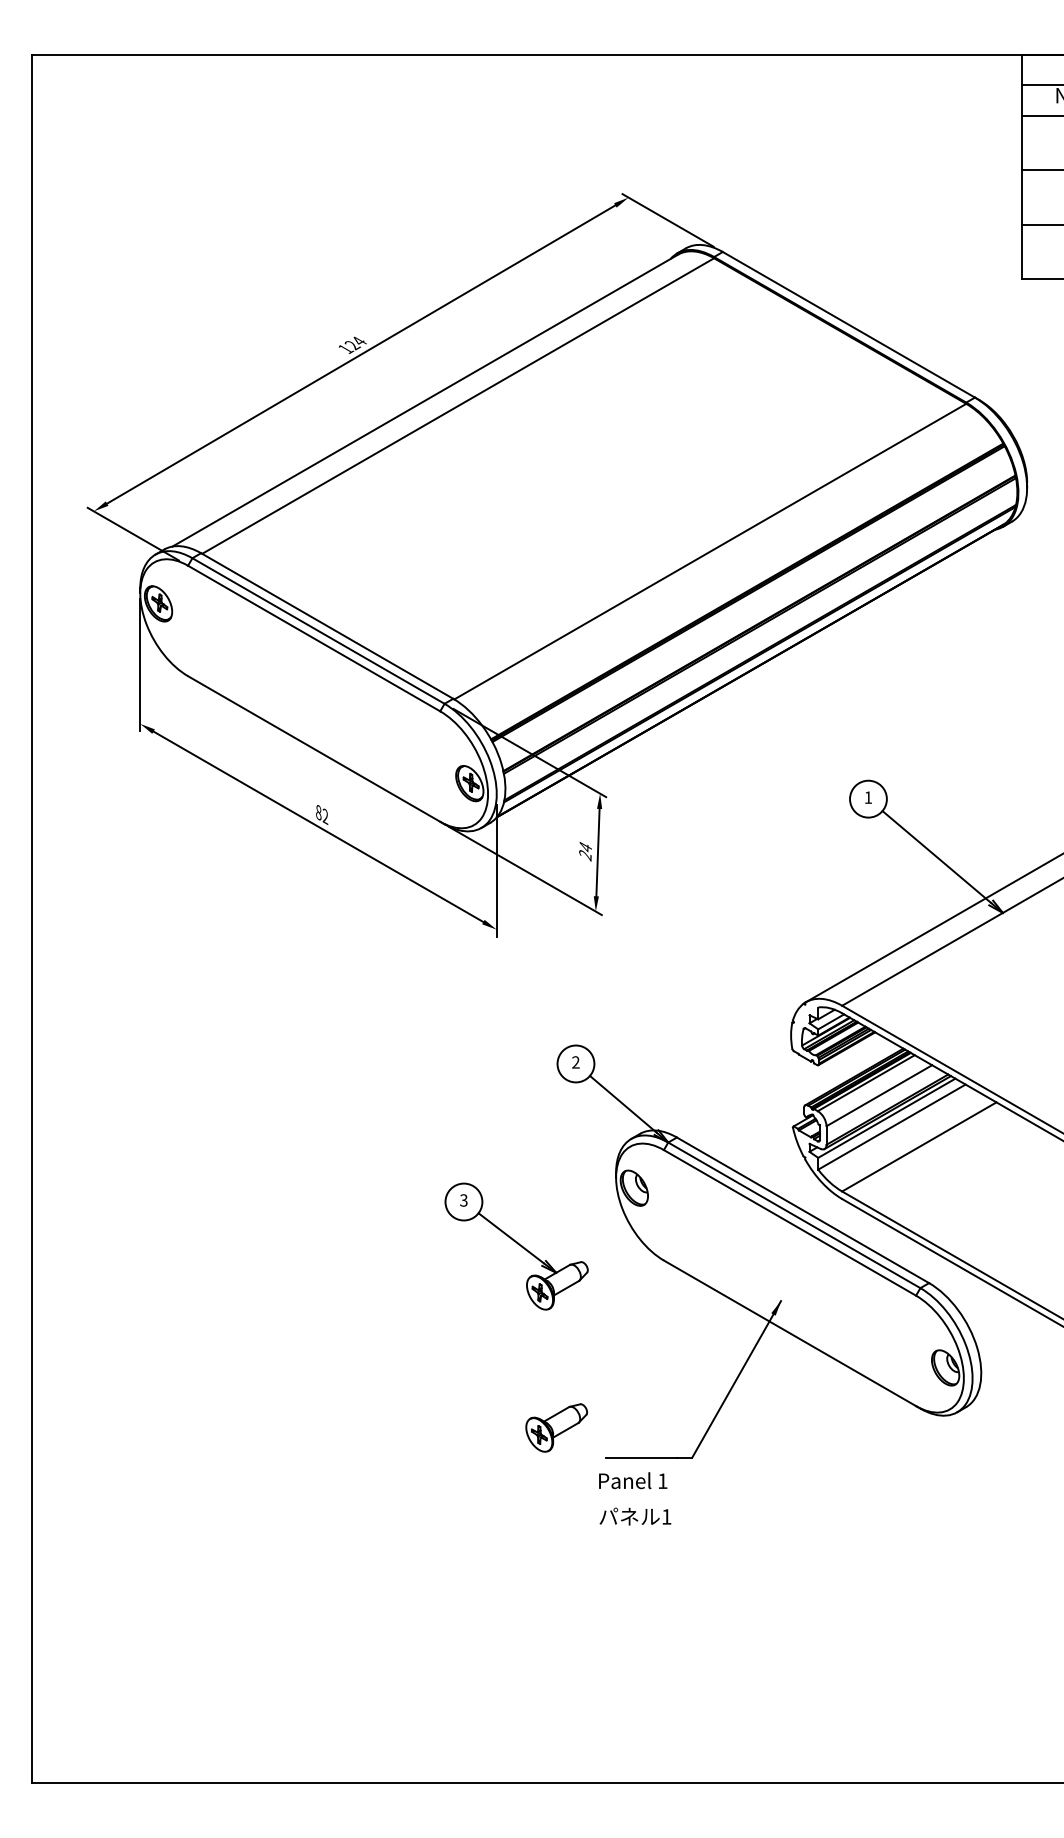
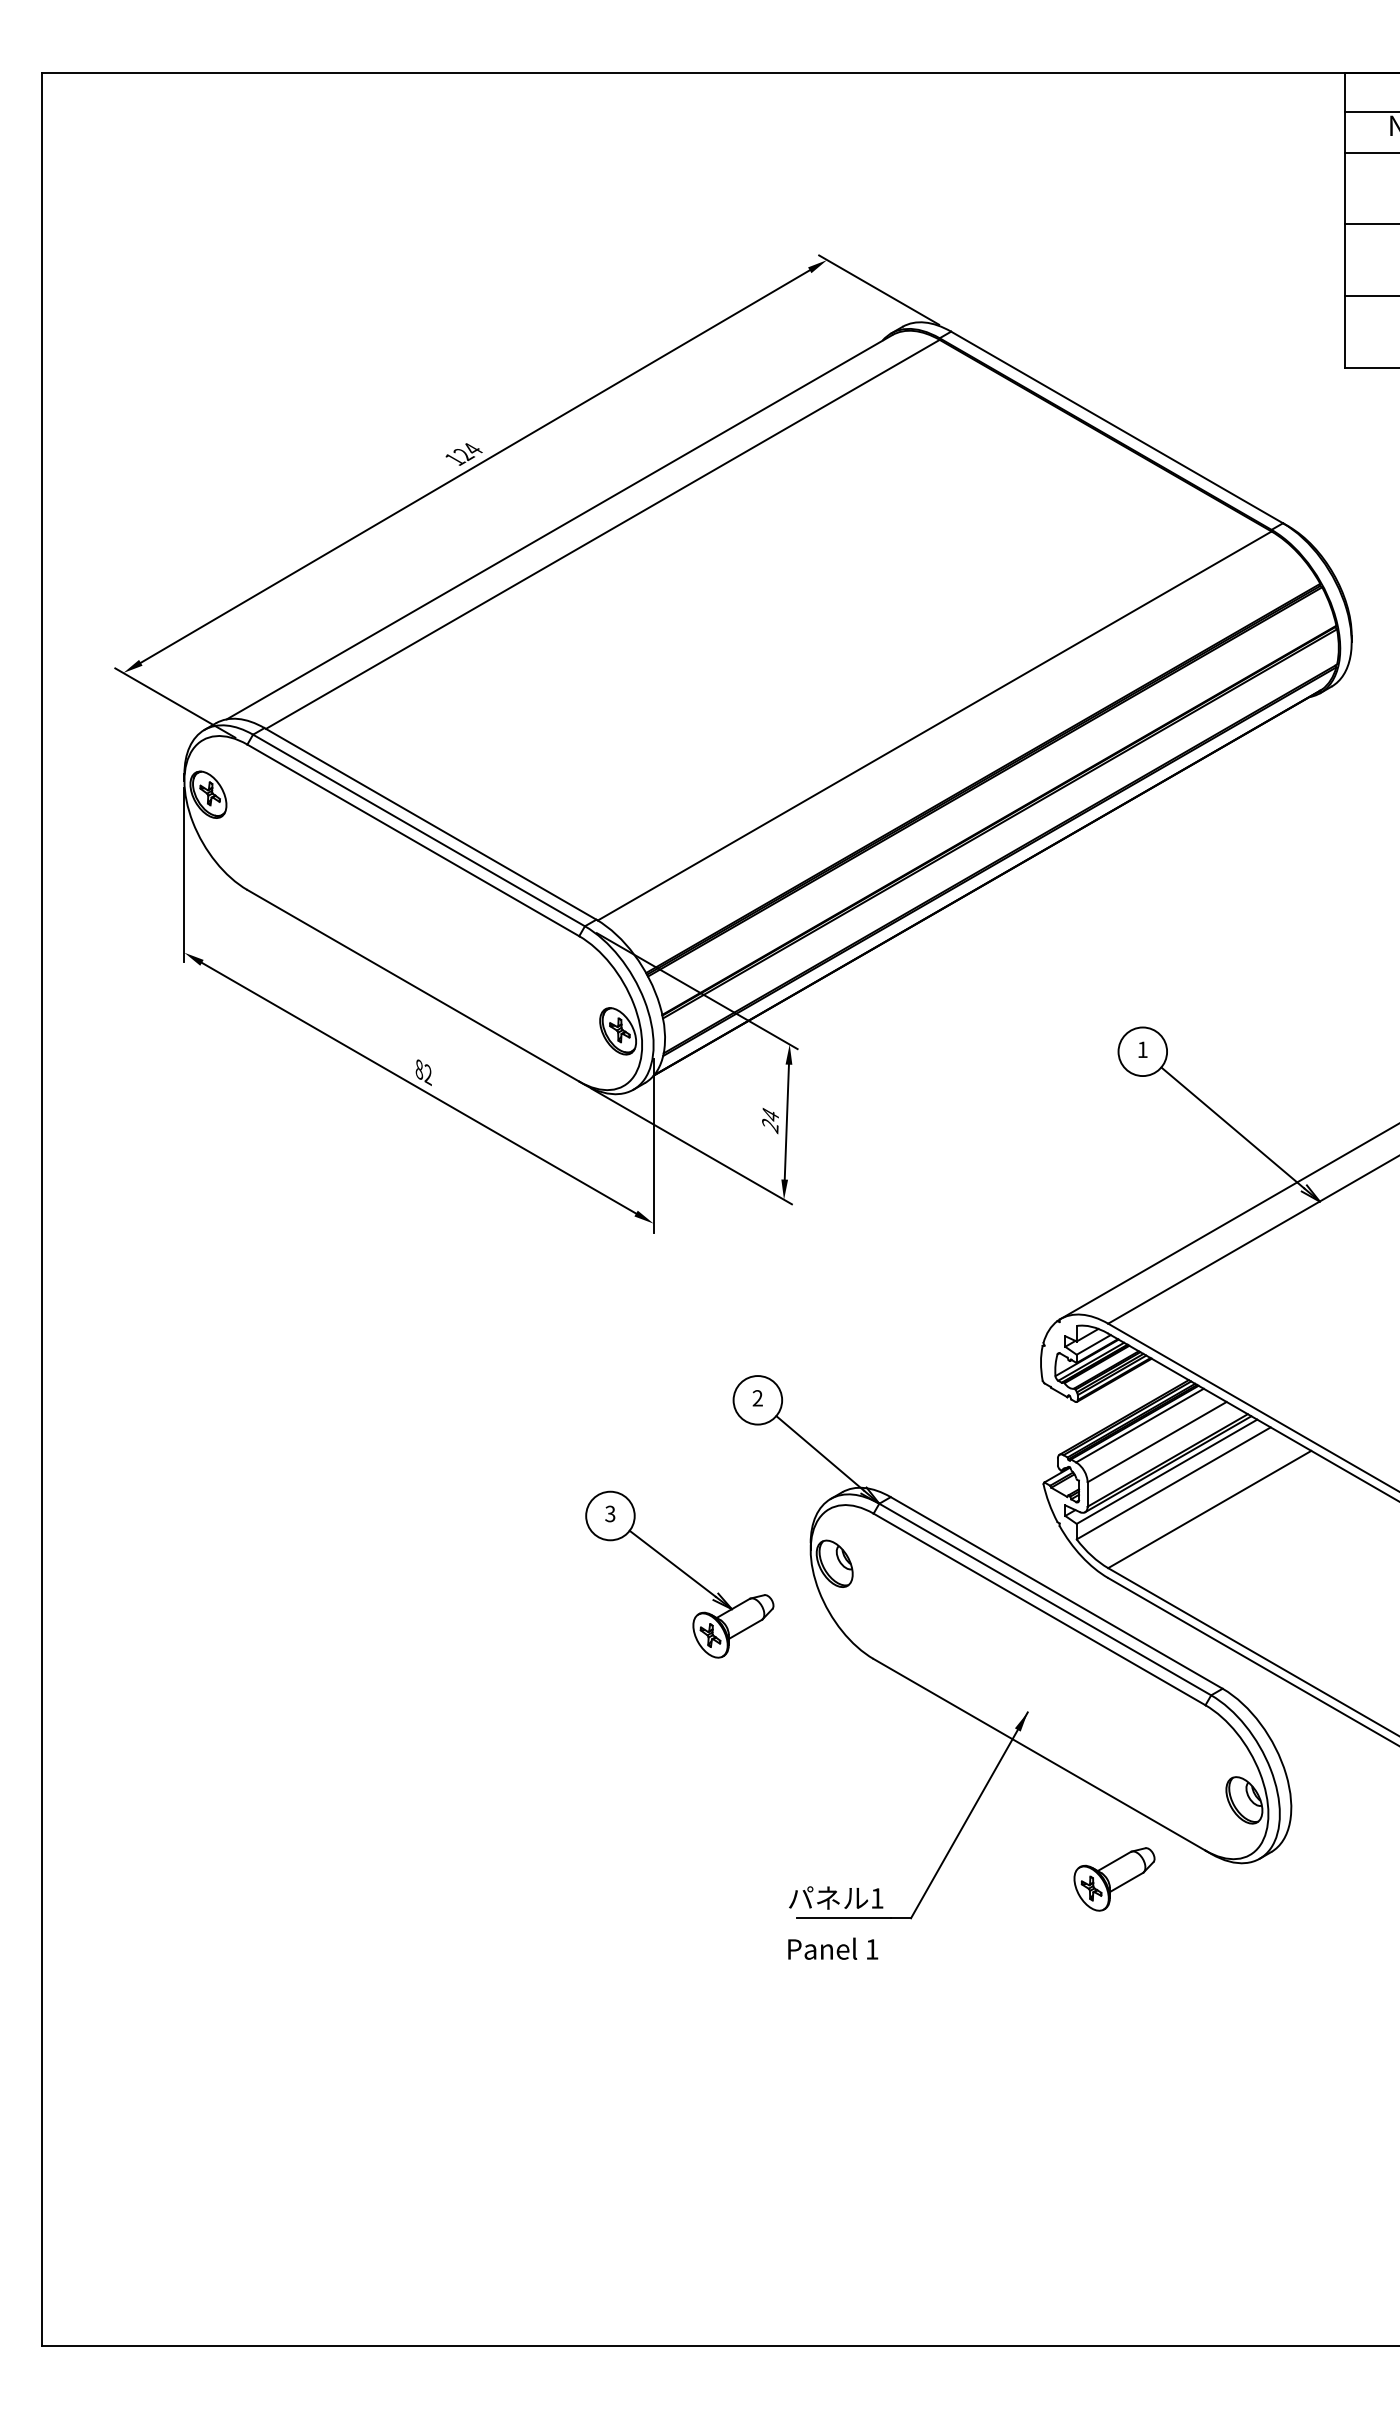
part: (516, 1246) -> (679, 1574), moved
part: (556, 1428) -> (1114, 1879), moved
text: (635, 1516) -> (836, 1897), moved

